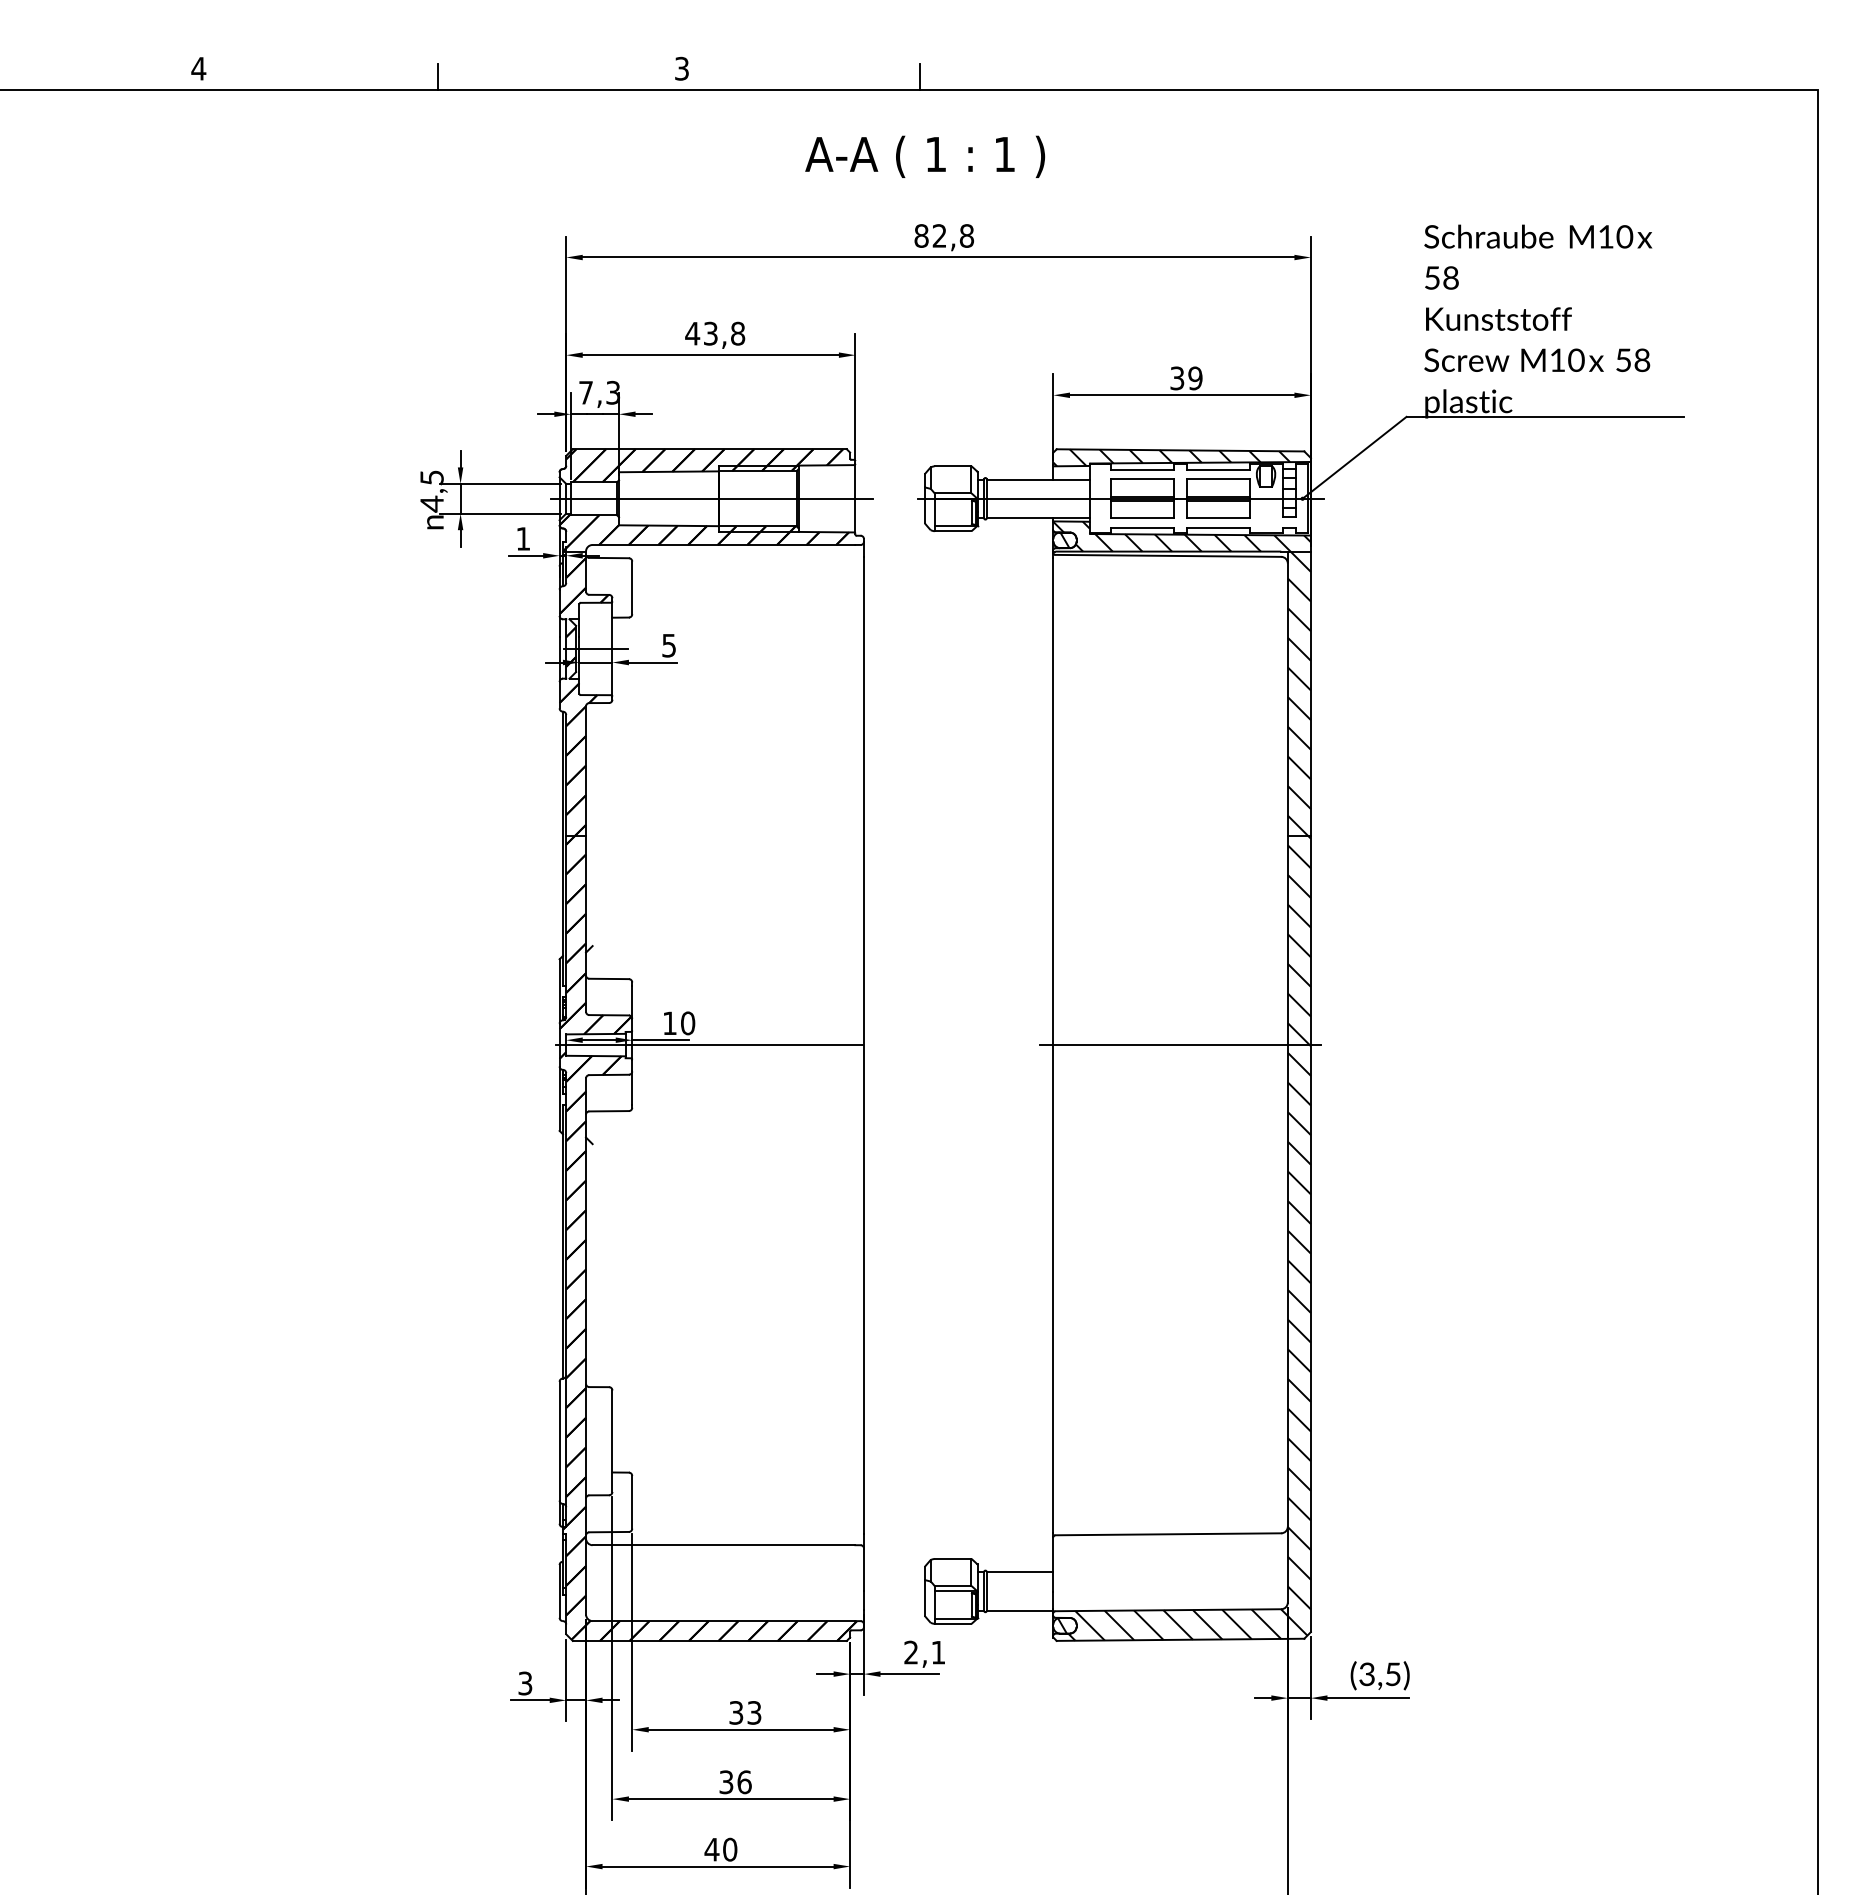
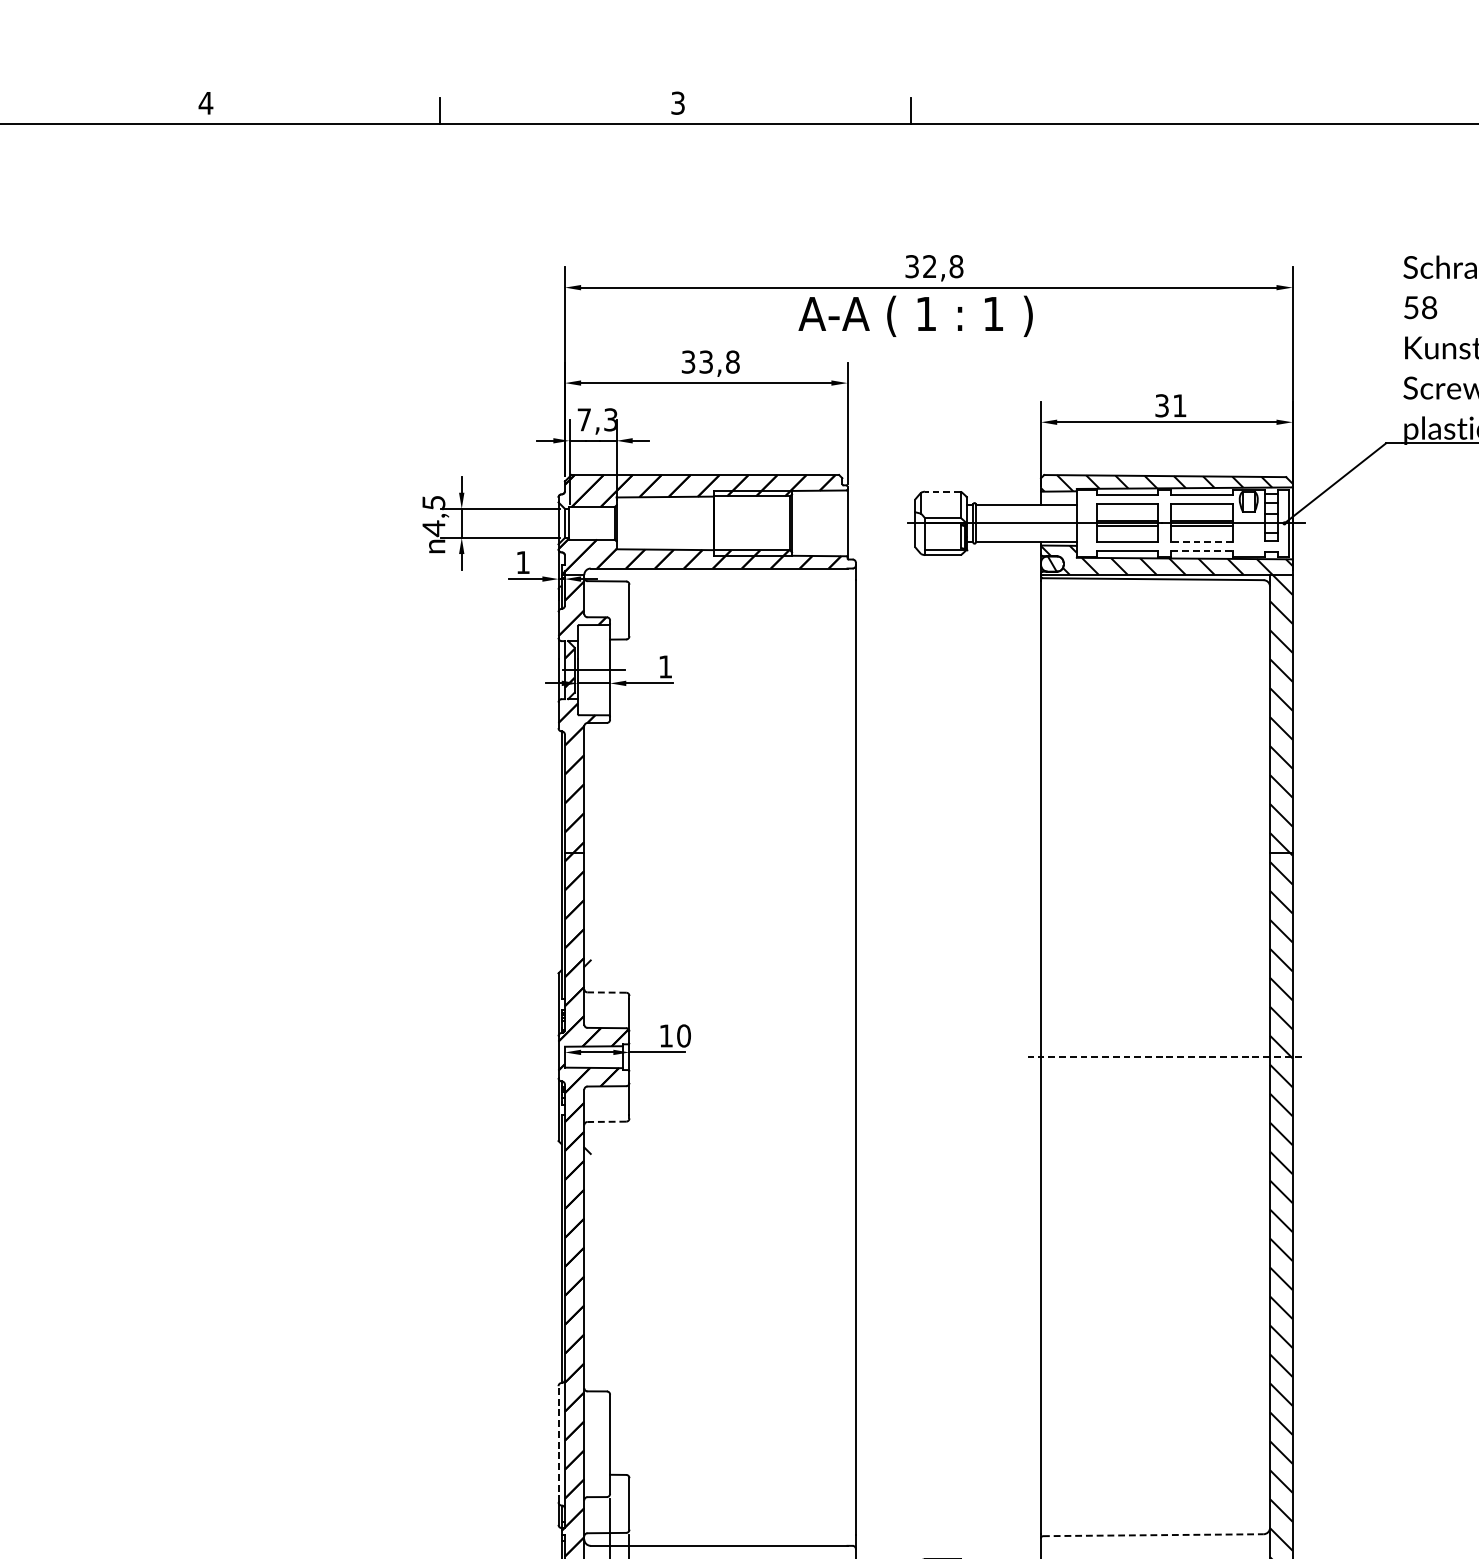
text: (925, 156) -> (916, 315), moved
text: (921, 235) -> (912, 266), 82,8 -> 32,8
text: (692, 333) -> (688, 361), 43,8 -> 33,8
text: (1195, 378) -> (1179, 405), 39 -> 31
line: (952, 466) -> (942, 491), solid -> dashed
line: (711, 498) -> (706, 523), removed
line: (1217, 518) -> (1201, 542), solid -> dashed
line: (1218, 527) -> (1202, 551), solid -> dashed
text: (668, 645) -> (664, 666), 5 -> 1
line: (609, 978) -> (607, 992), solid -> dashed
line: (709, 1045) -> (704, 1057), removed
line: (1180, 1045) -> (1165, 1057), solid -> dashed
line: (609, 1111) -> (607, 1122), solid -> dashed
line: (559, 1440) -> (558, 1443), solid -> dashed
line: (1168, 1534) -> (1153, 1535), solid -> dashed

